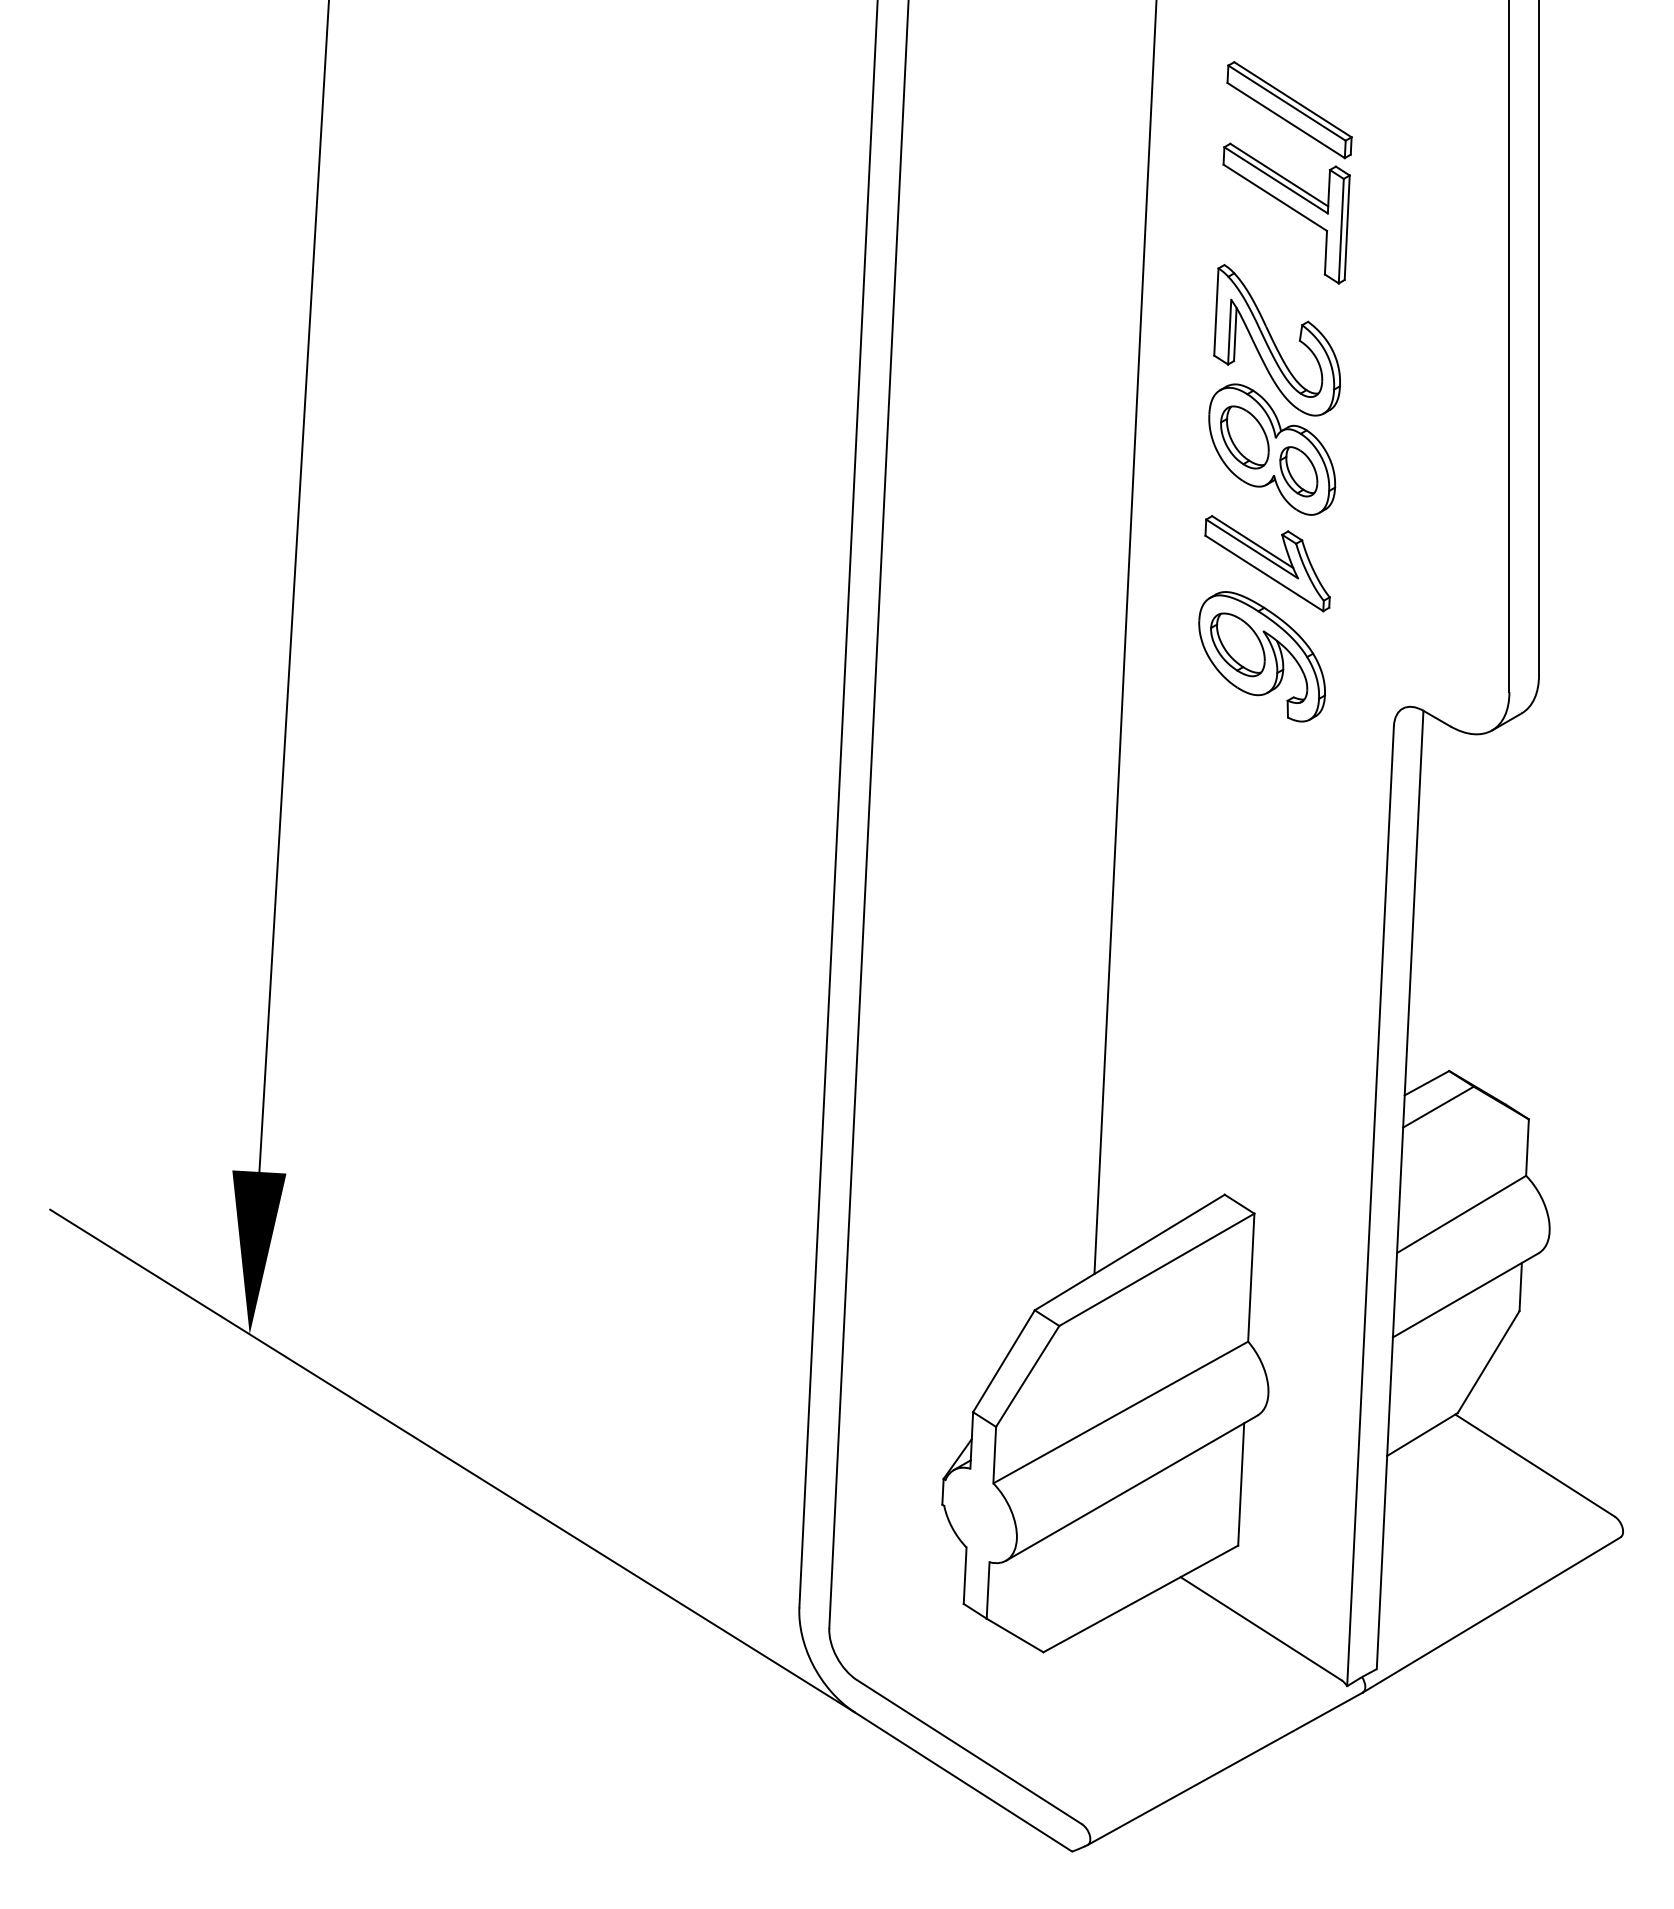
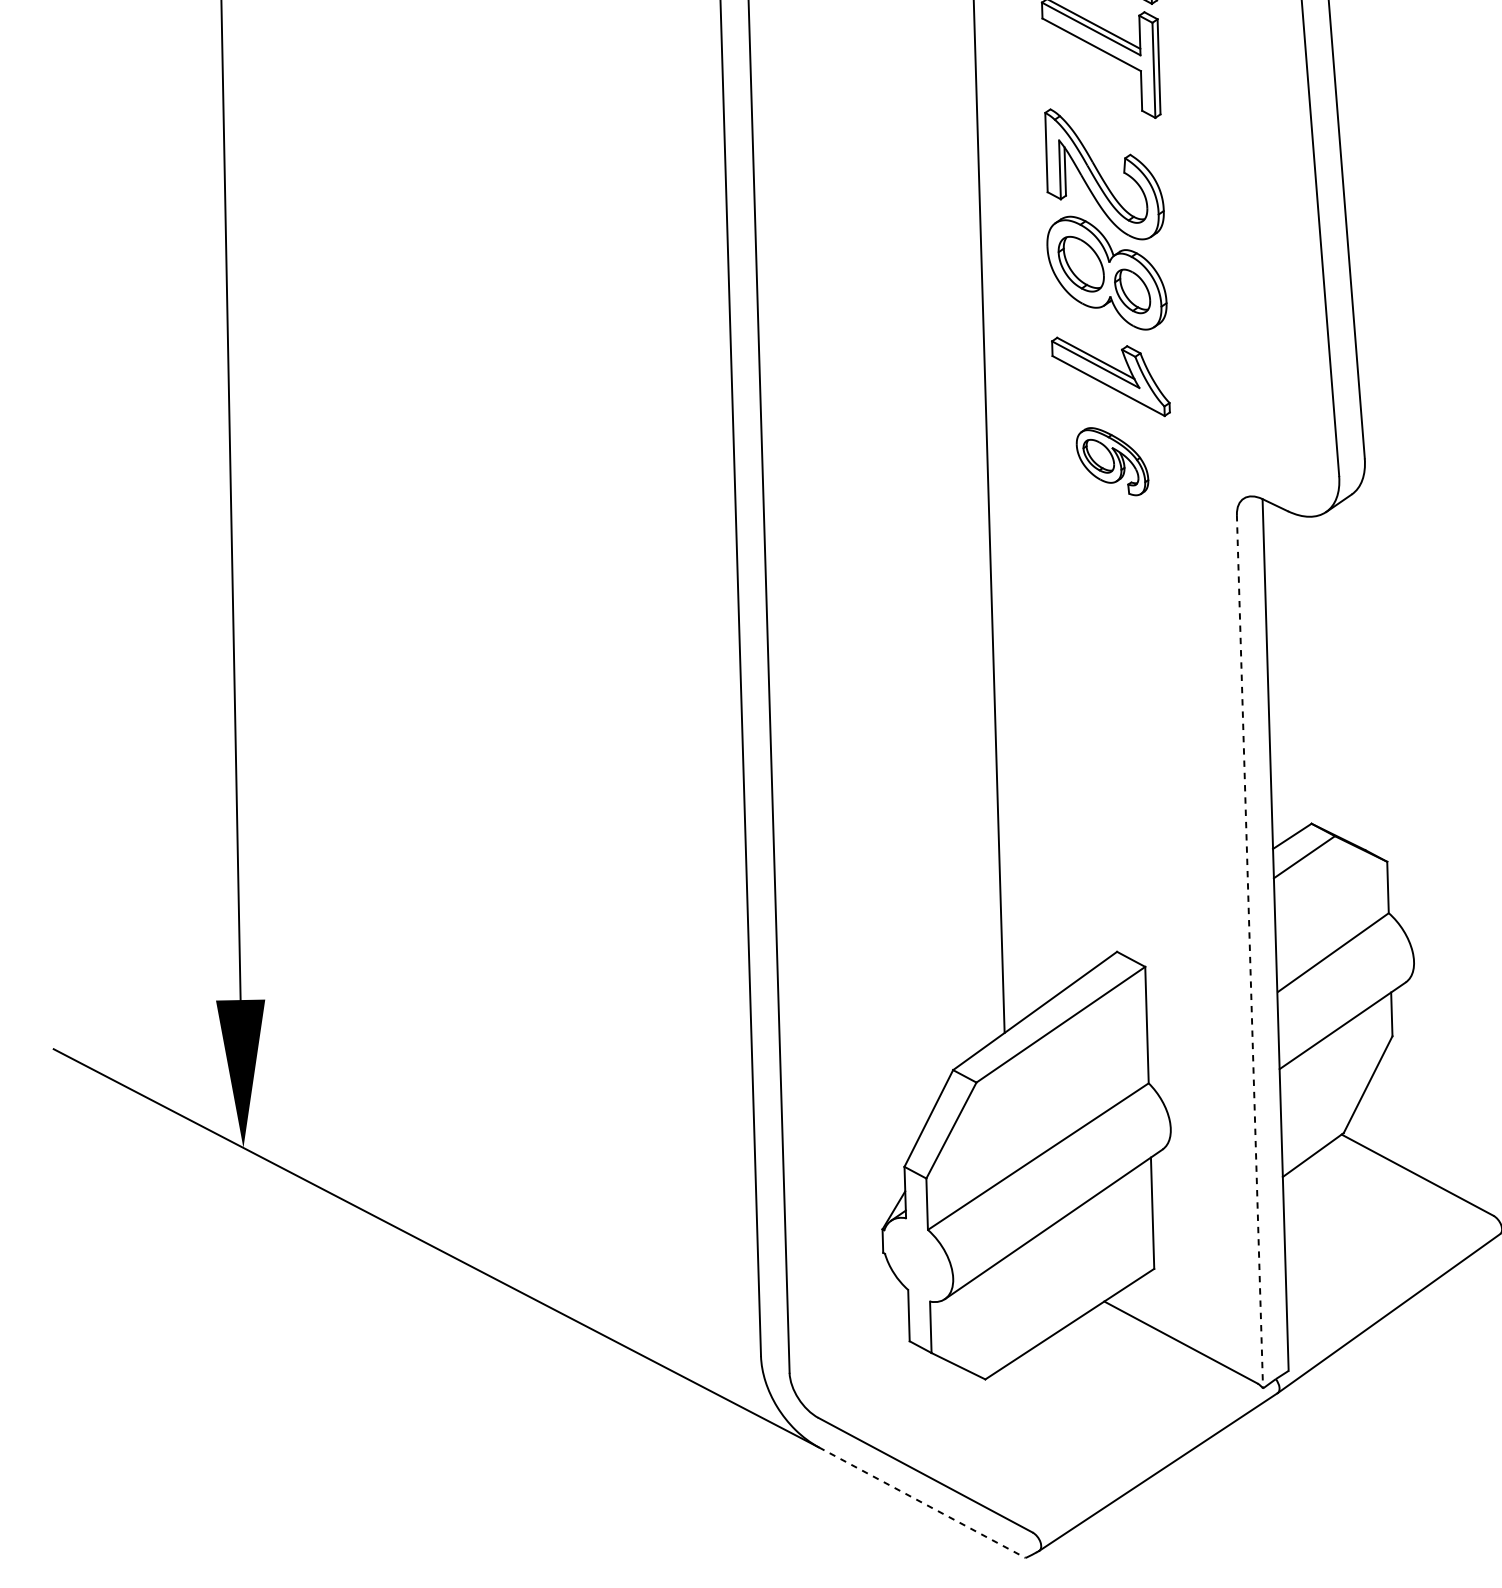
part: (1261, 656) -> (1111, 461), size x0.6
line: (1370, 1206) -> (1249, 952), solid -> dashed
line: (963, 1781) -> (922, 1502), solid -> dashed

